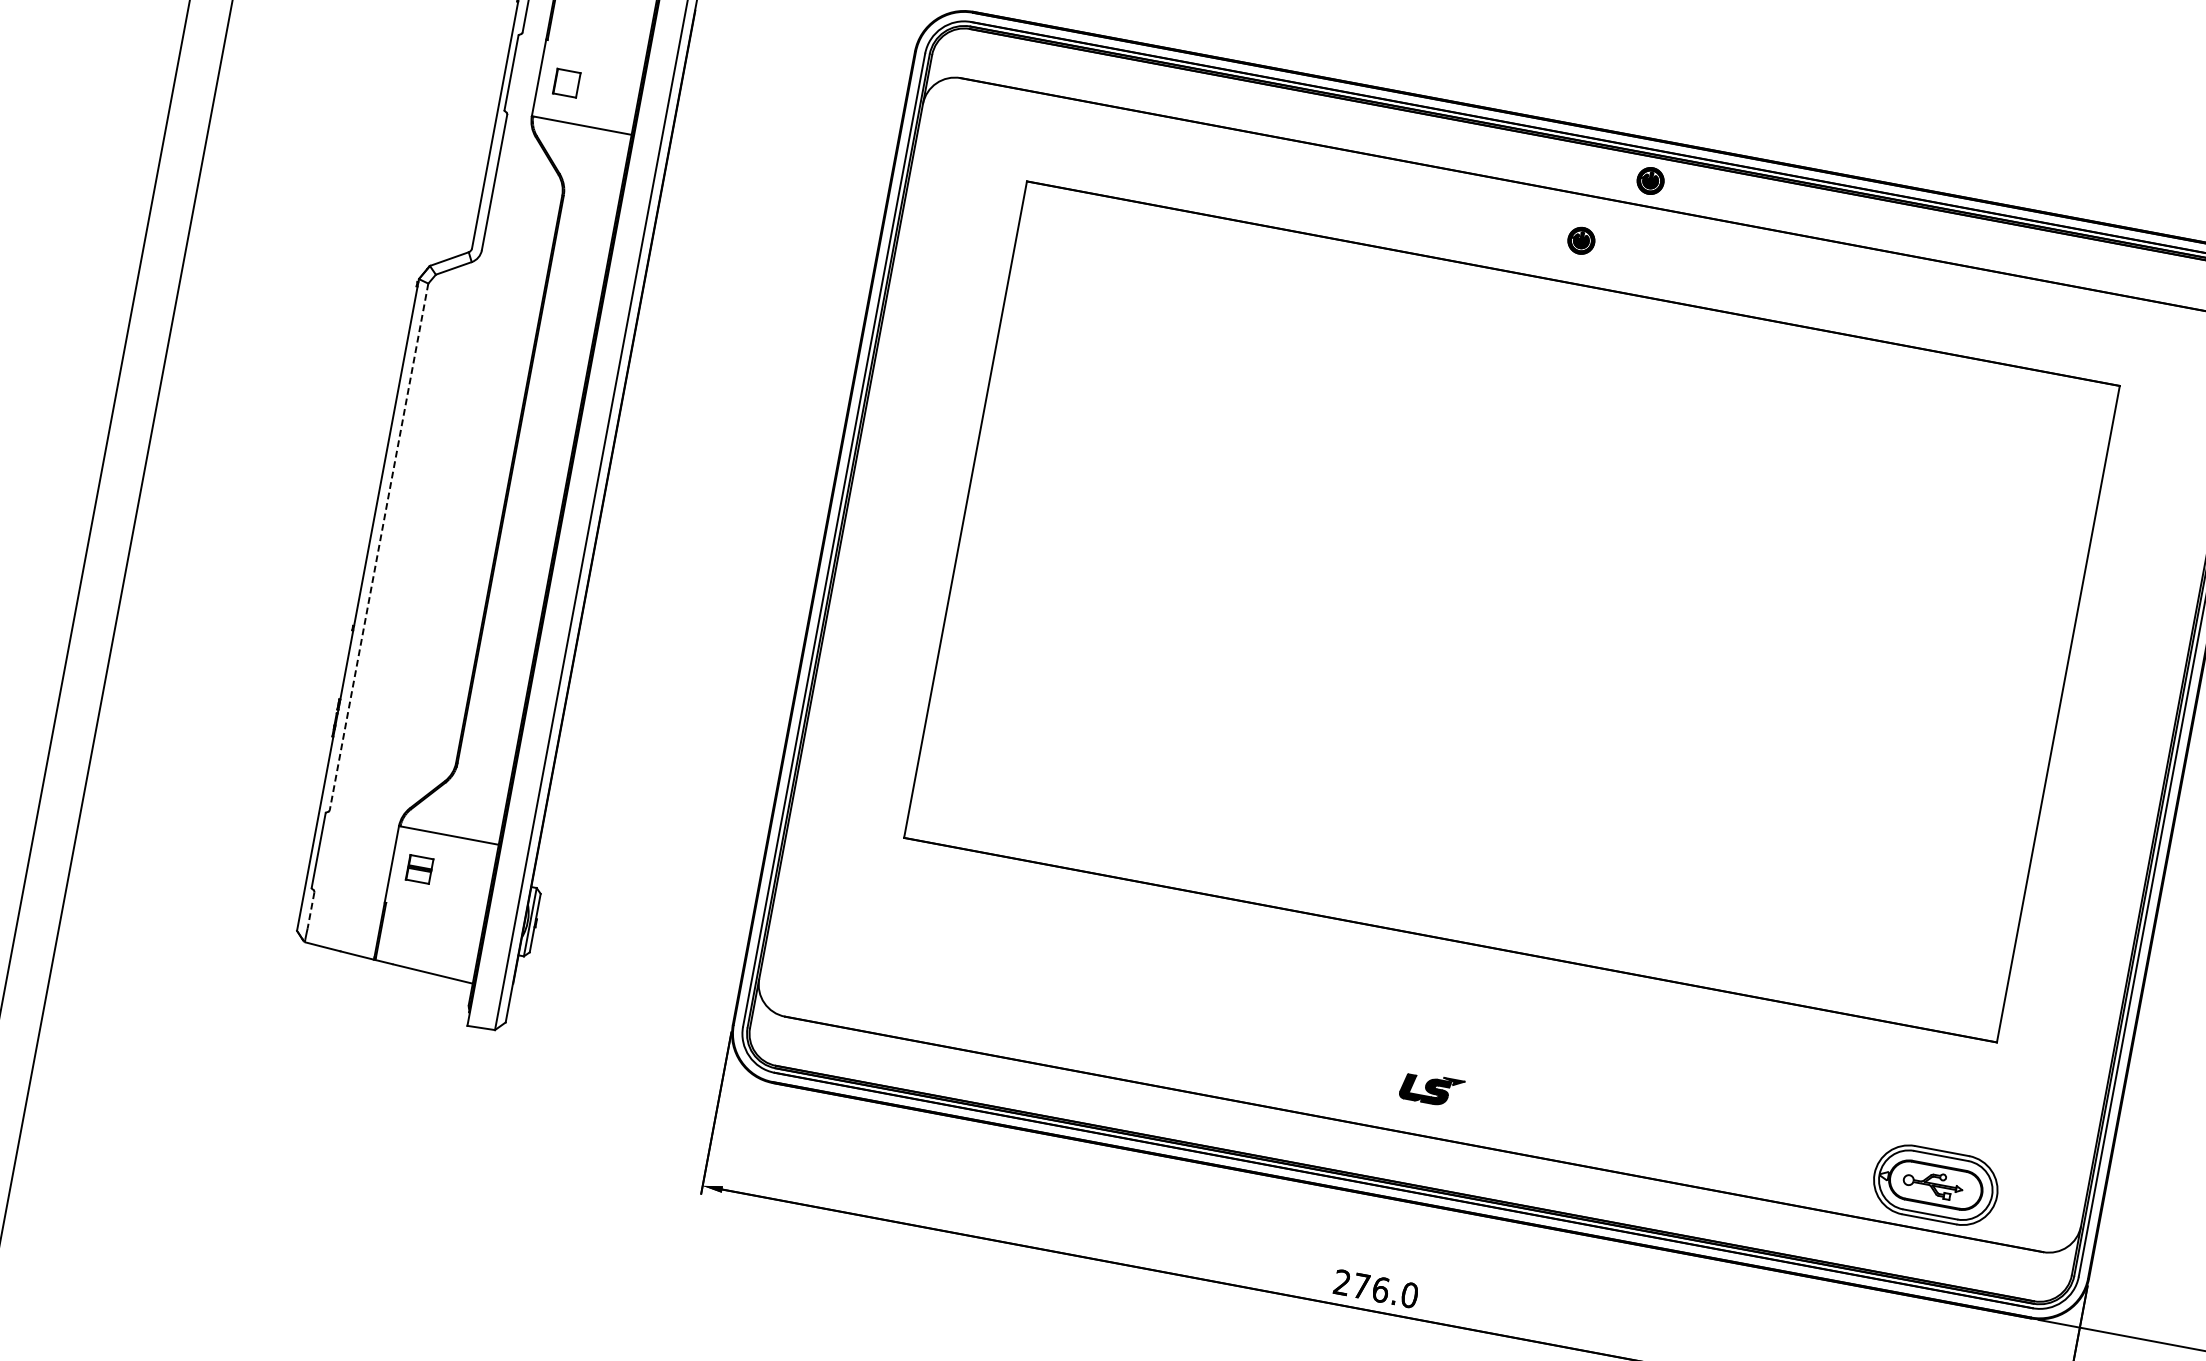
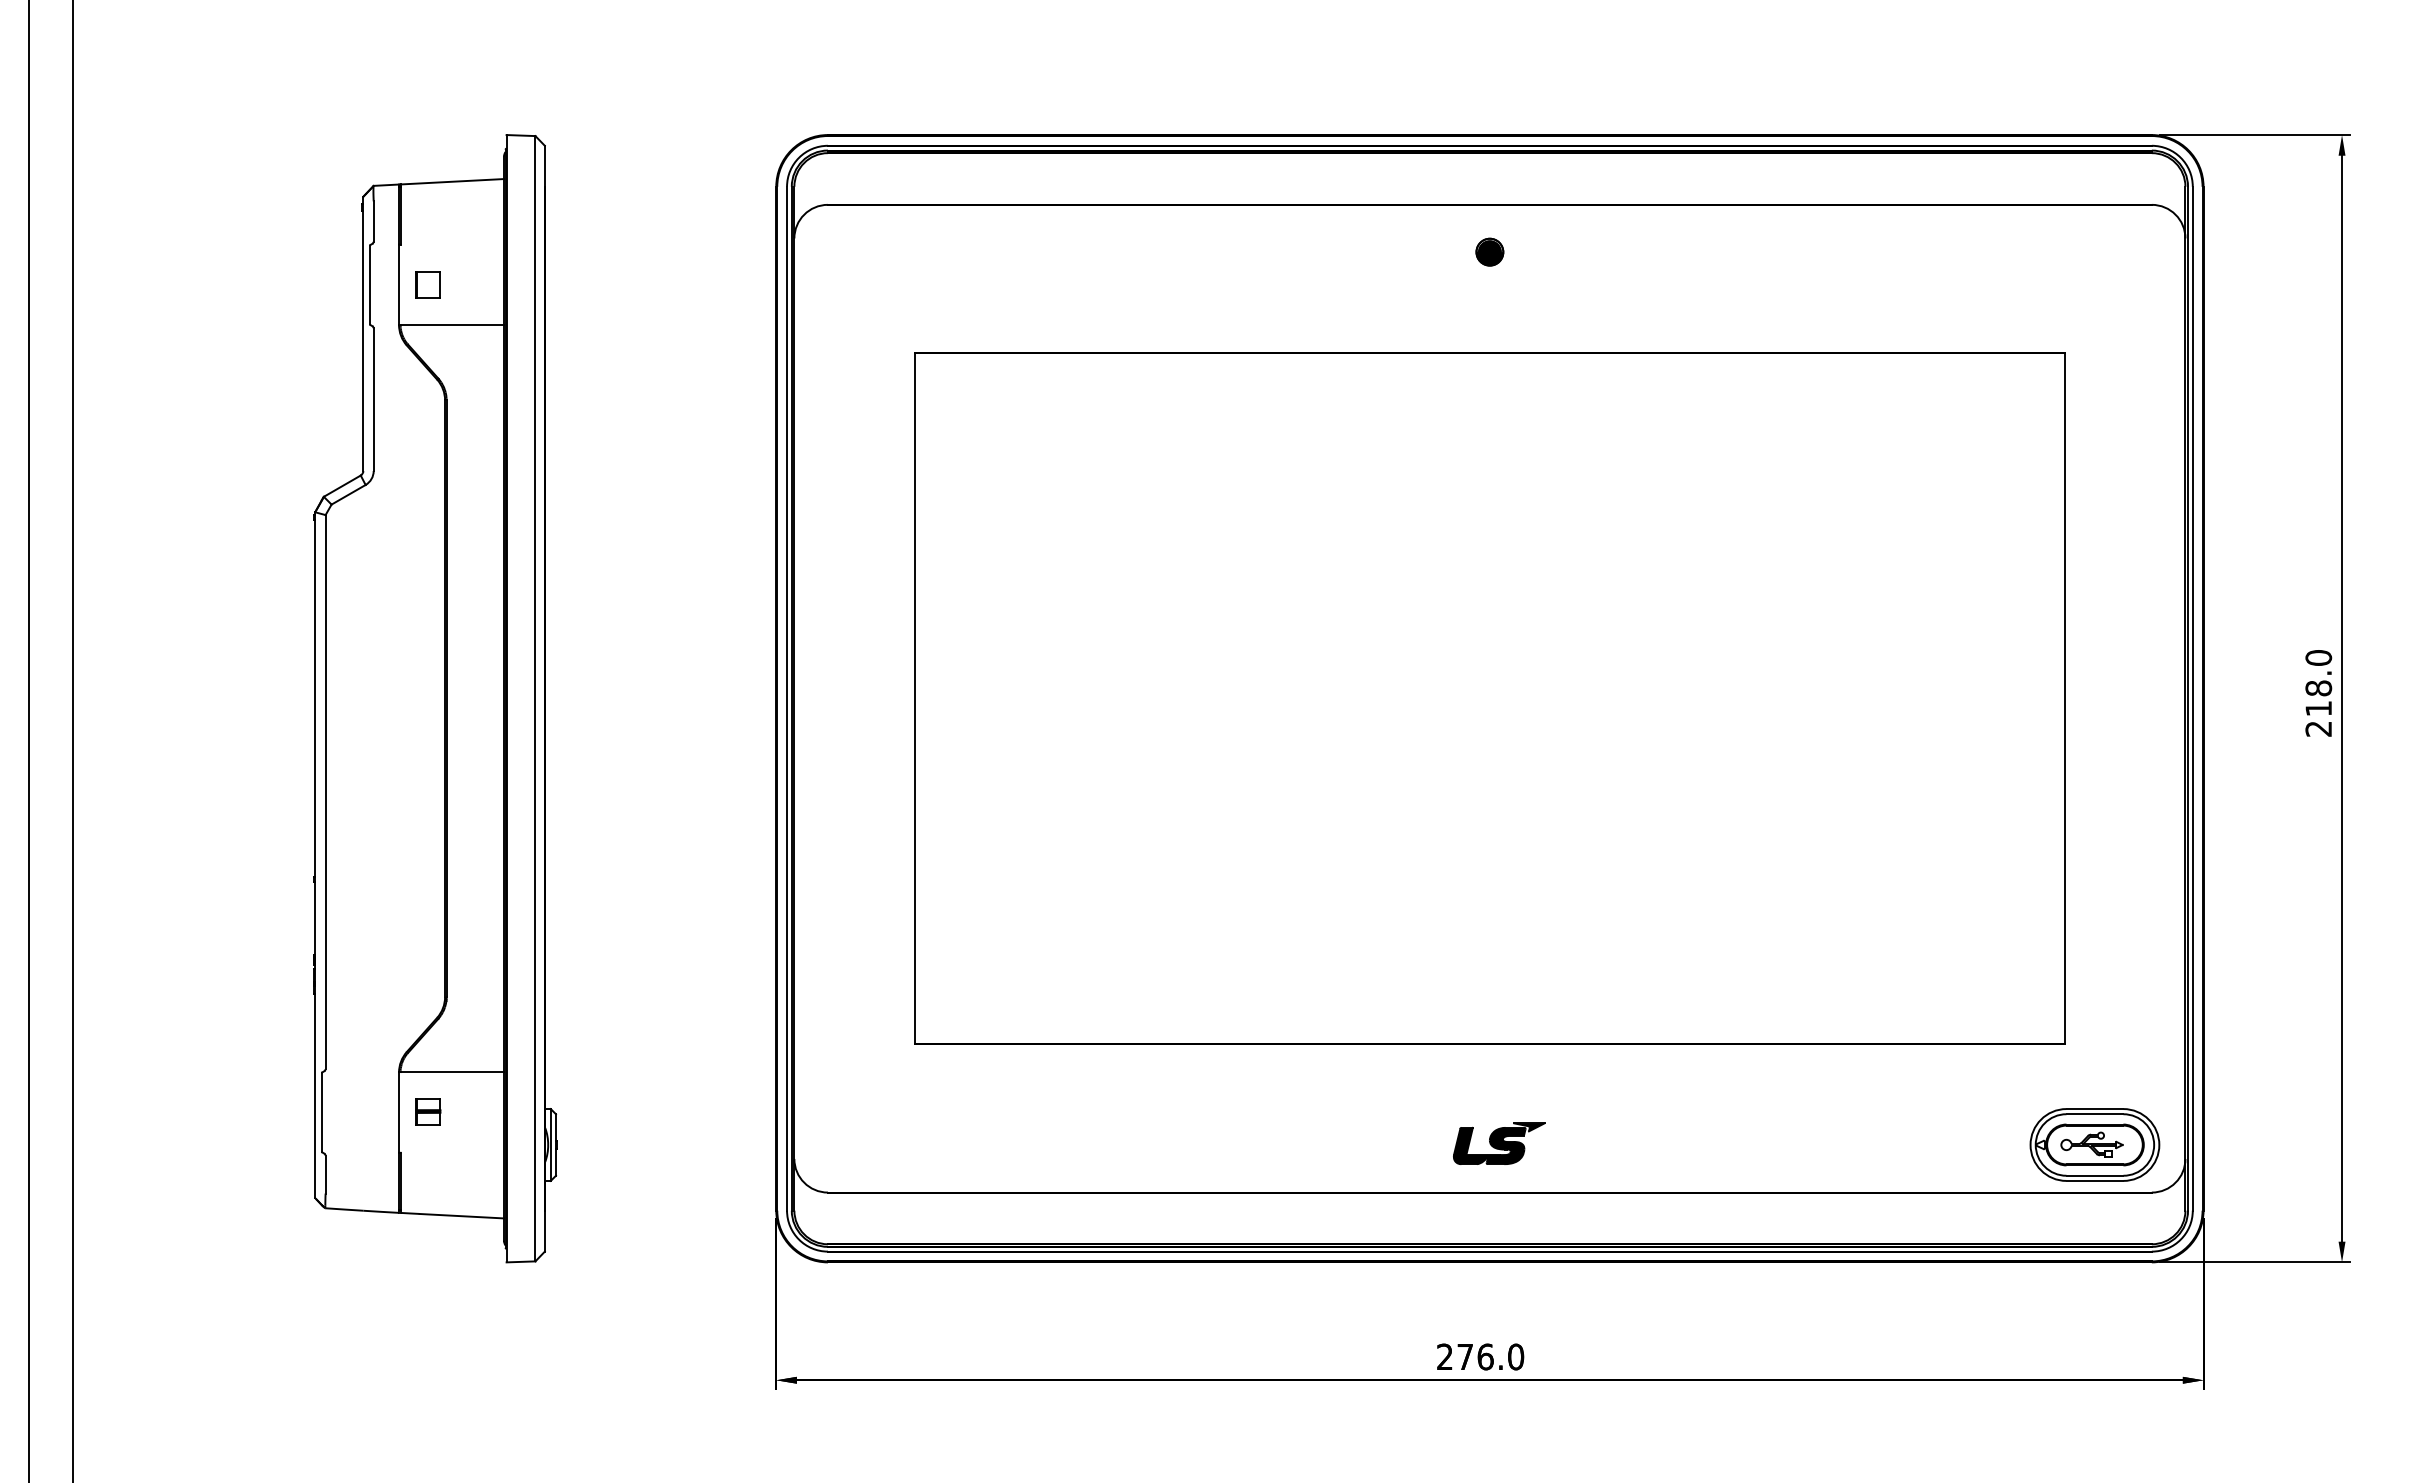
part: (1650, 180) -> (1548, 177), removed
line: (378, 547) -> (325, 792), dashed -> solid
part: (1511, 611) -> (1489, 698), moved
line: (310, 910) -> (325, 1174), dashed -> solid
part: (1432, 1089) -> (1499, 1143), size x1.43
part: (1935, 1184) -> (2094, 1144), moved

